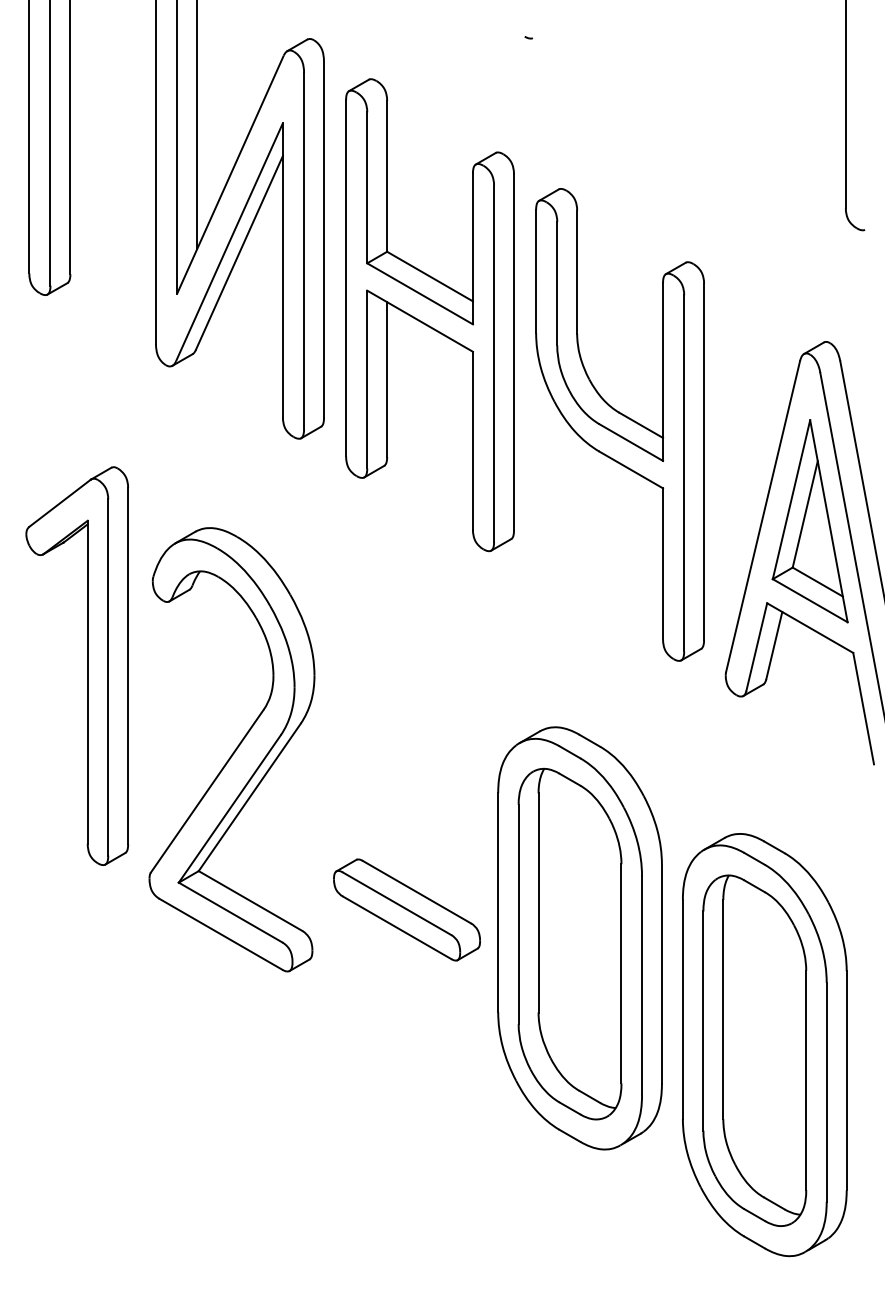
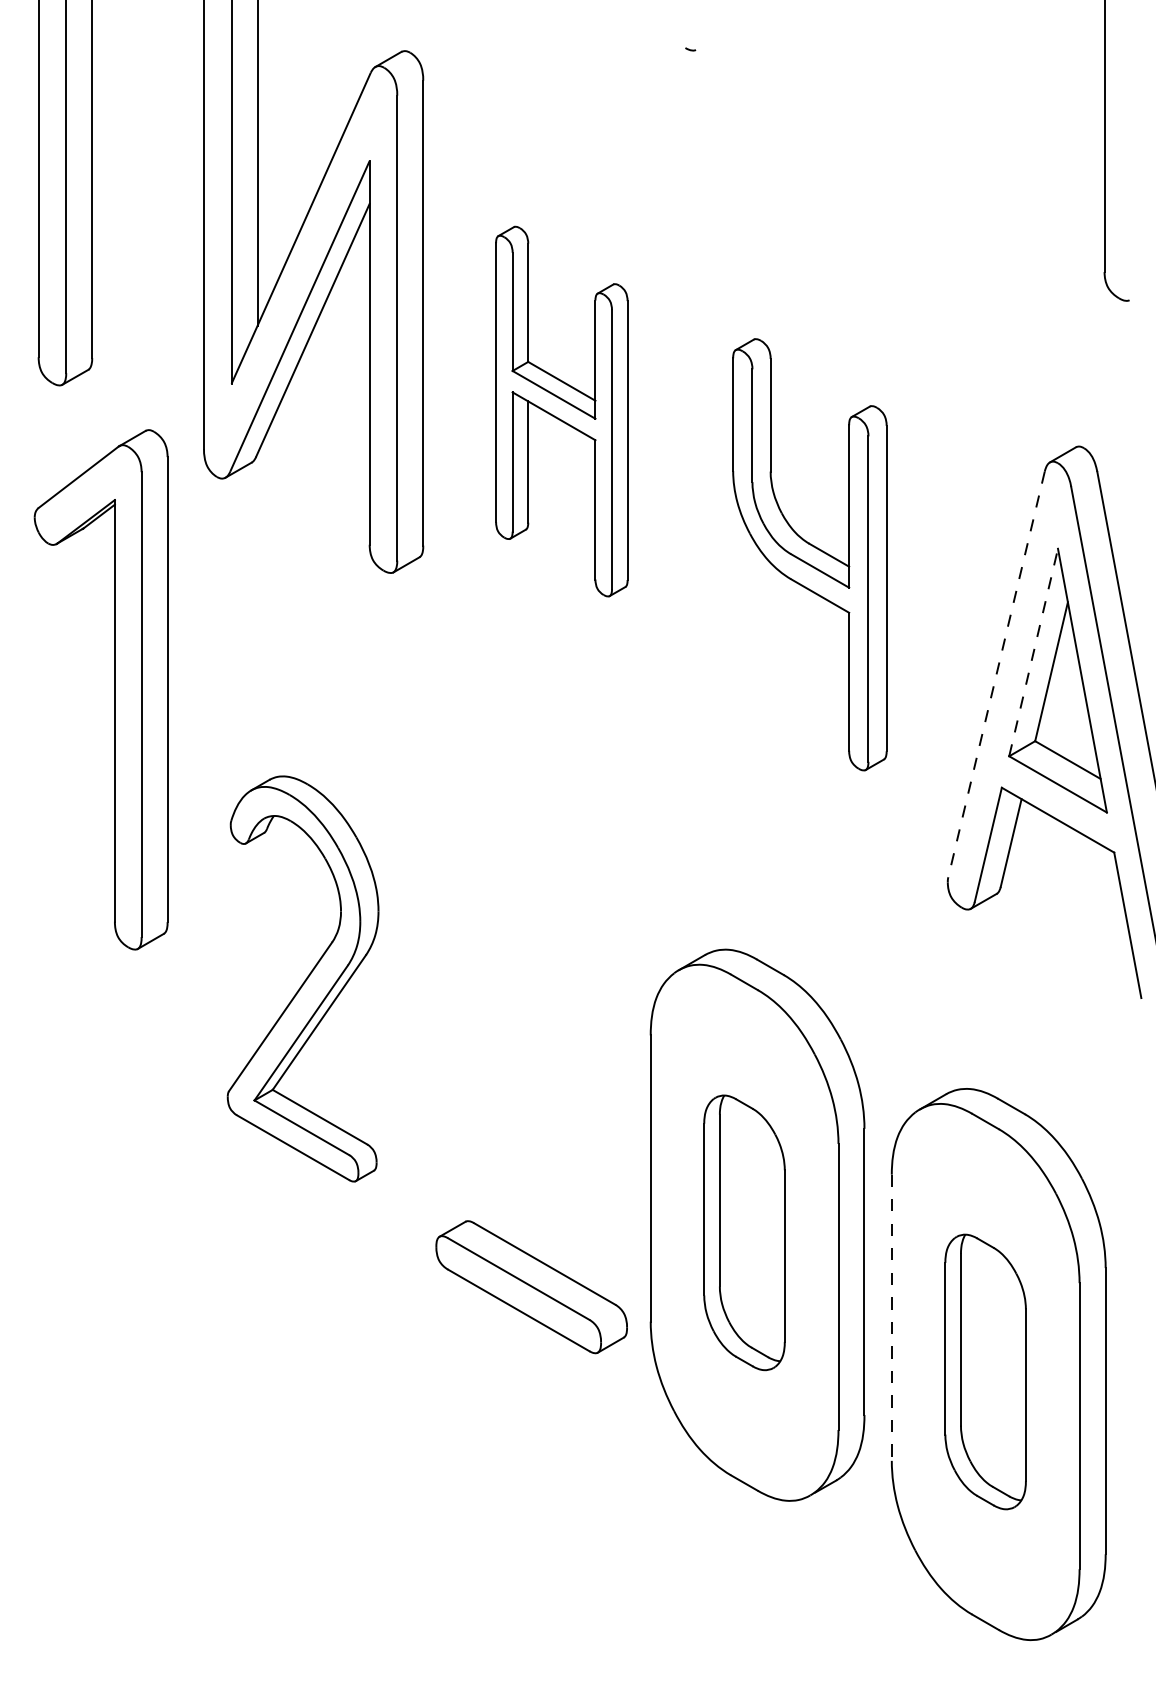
part: (429, 315) -> (561, 411), size x0.6
part: (619, 424) -> (809, 554), size x0.7
line: (791, 499) -> (1033, 652), solid -> dashed
line: (763, 517) -> (996, 675), solid -> dashed
part: (87, 665) -> (114, 689), moved
part: (231, 749) -> (302, 978), size x0.7
part: (406, 910) -> (531, 1287), moved
part: (570, 943) -> (744, 1232), size x0.6
line: (682, 1009) -> (891, 1318), solid -> dashed
part: (754, 1050) -> (985, 1371), size x0.6

